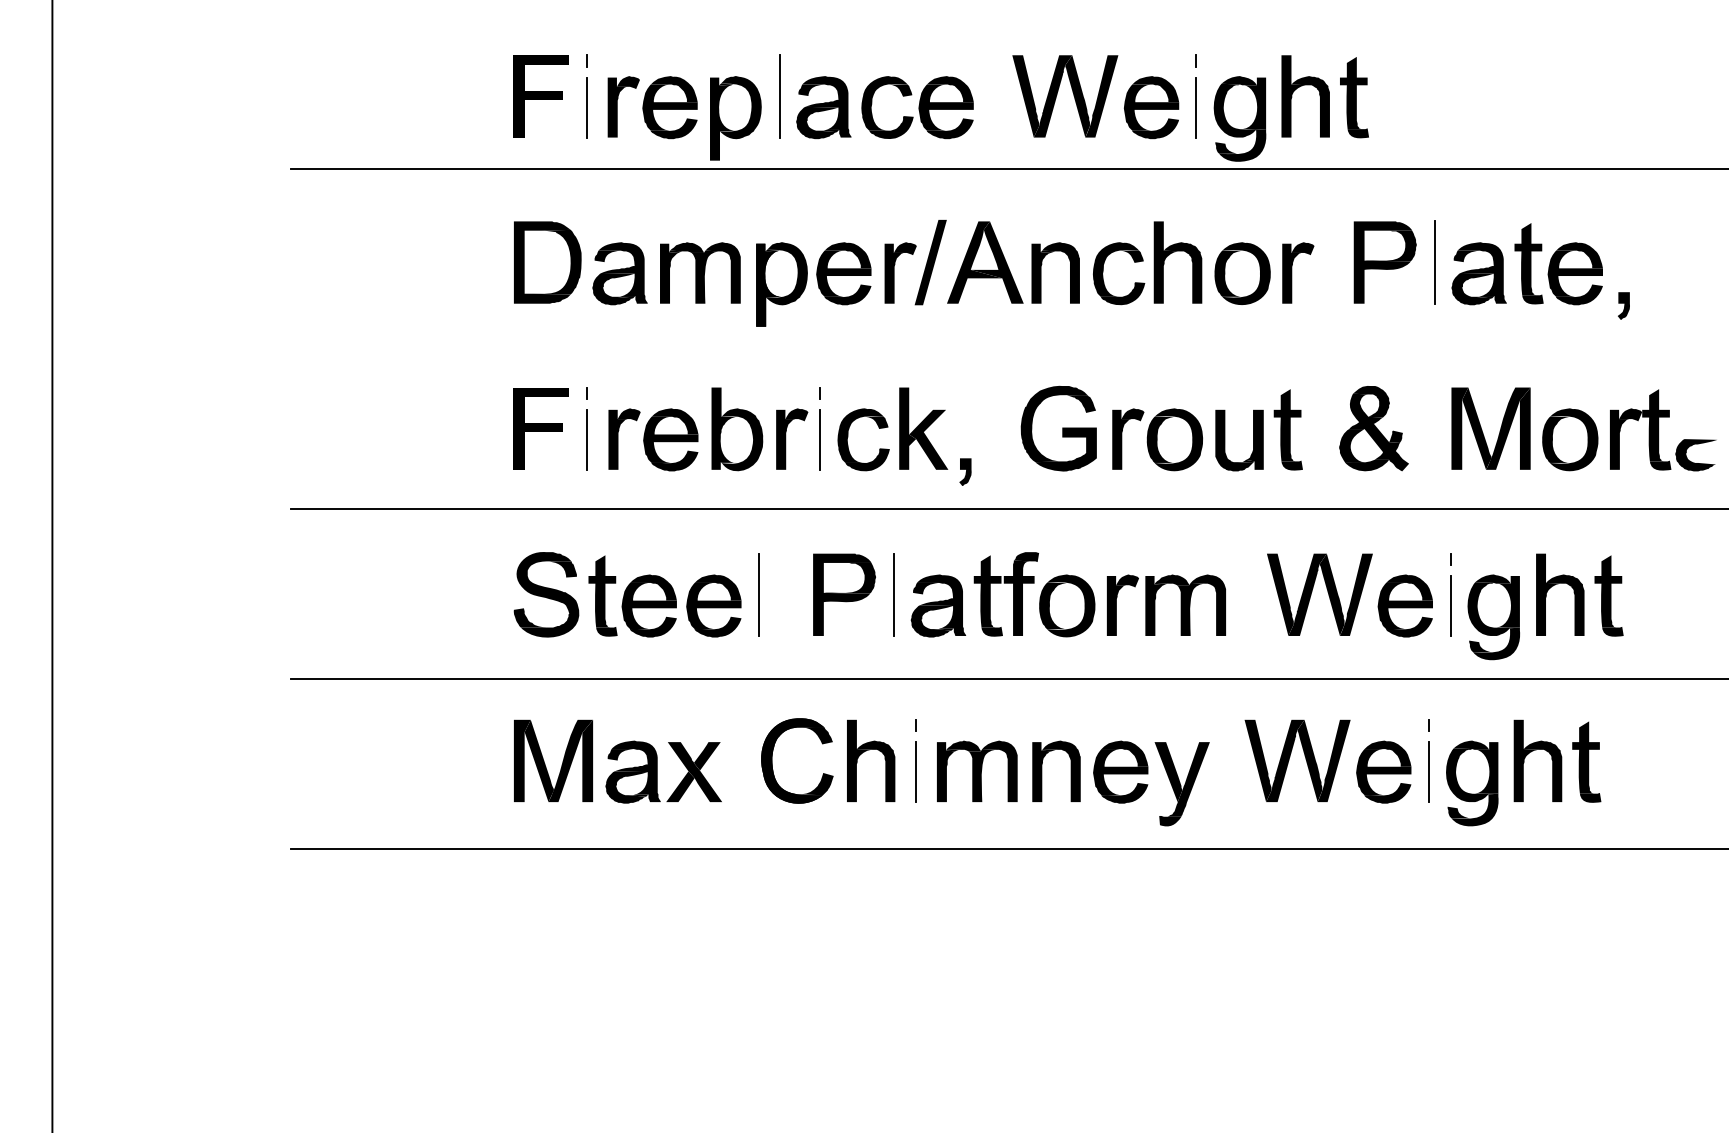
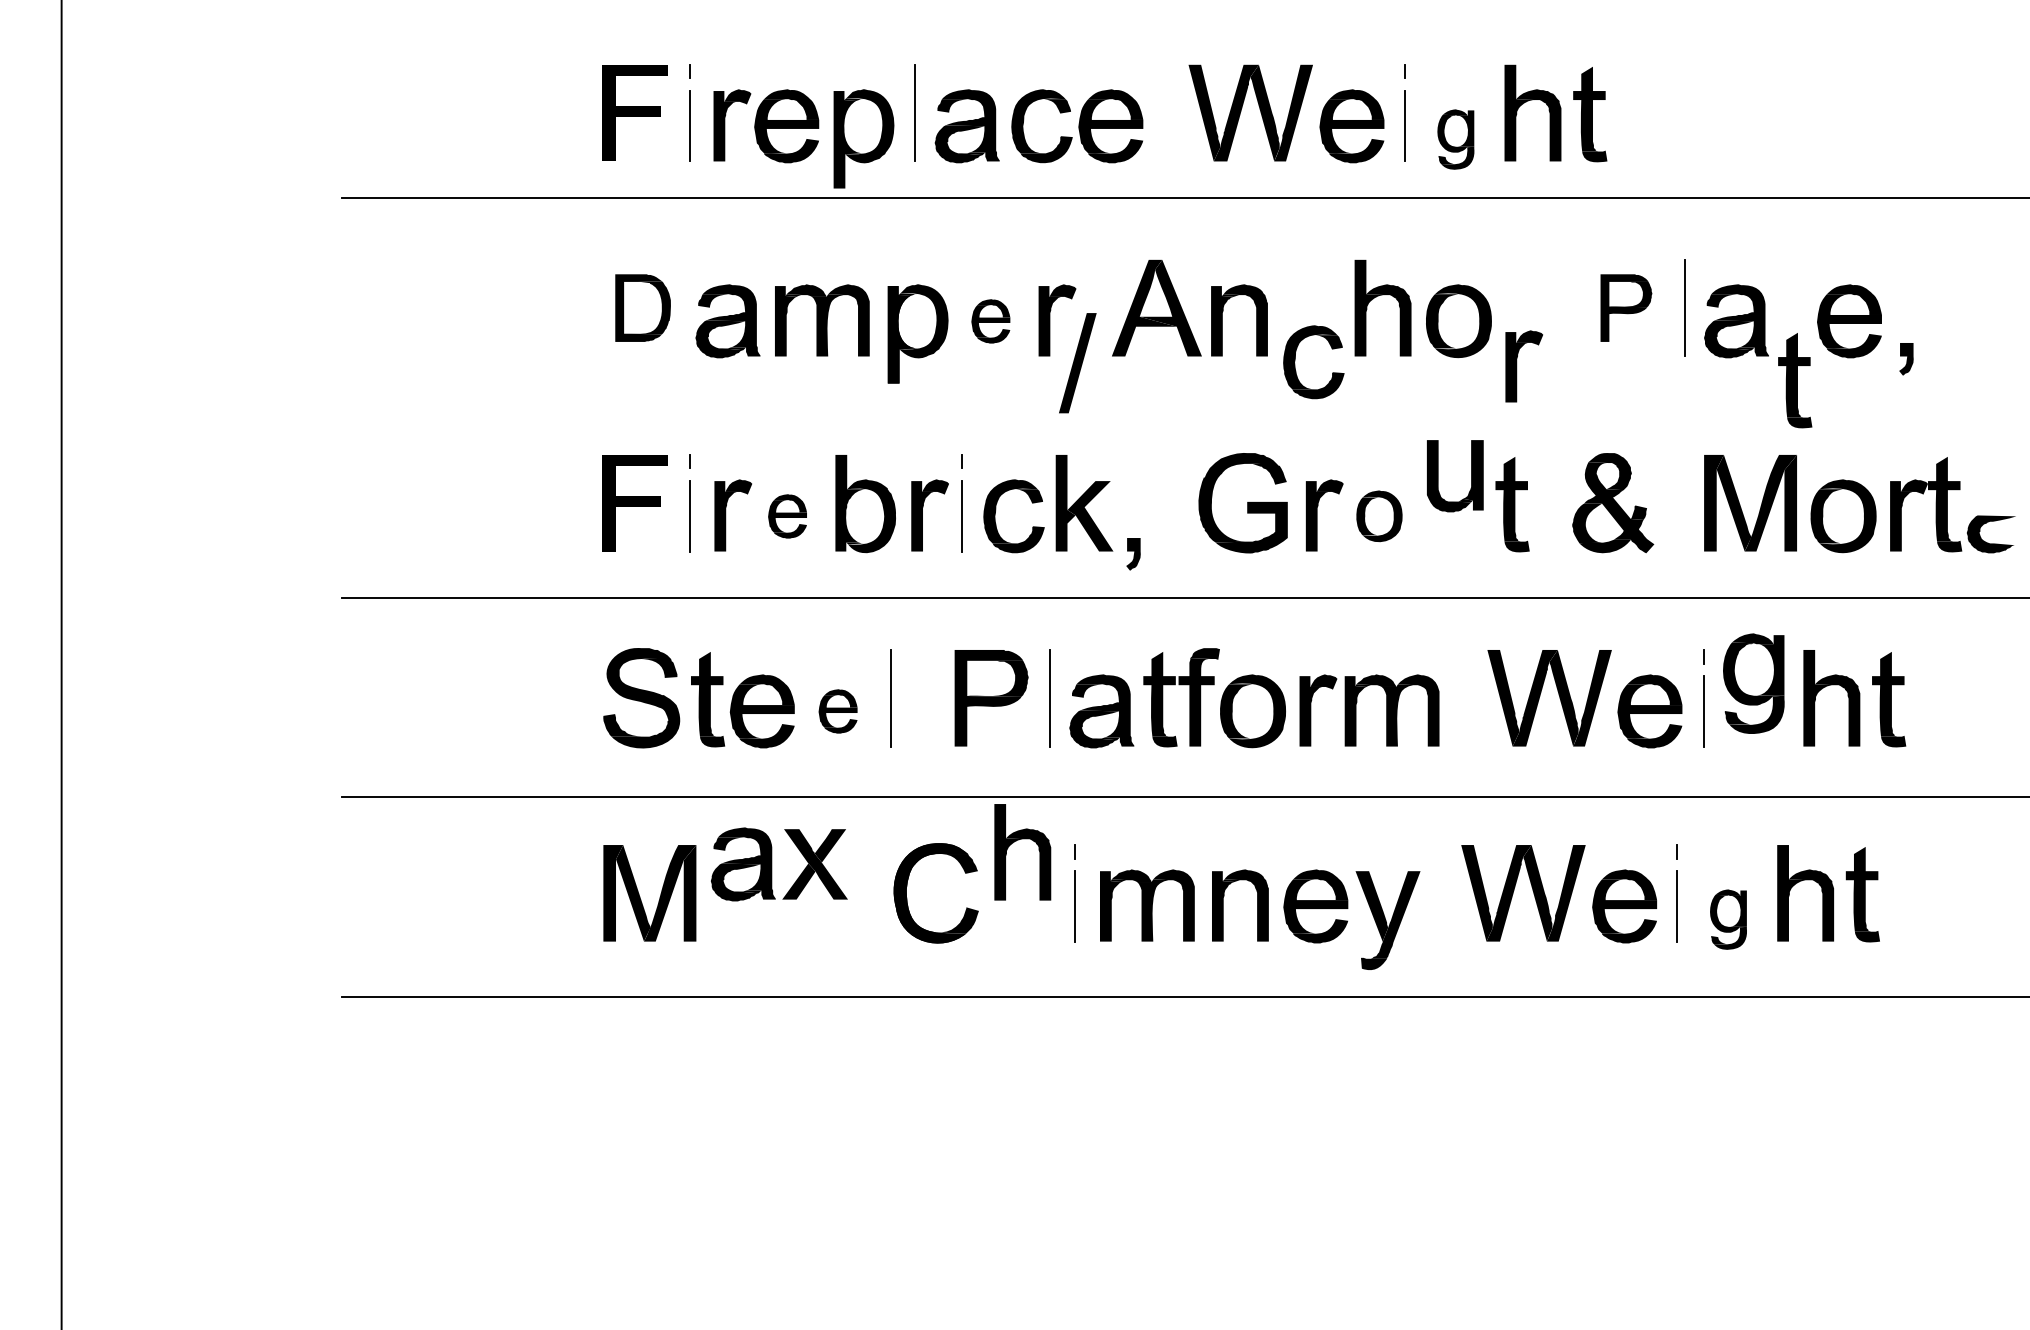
part: (1239, 118) -> (1455, 139), size x0.6
part: (547, 261) -> (642, 307), size x0.7
part: (1385, 261) -> (1626, 307), size x0.7
part: (930, 262) -> (1077, 363), moved
part: (1529, 263) -> (1795, 380), moved
part: (843, 273) -> (990, 321), size x0.6
part: (1103, 273) -> (1295, 361), moved
part: (1292, 273) -> (1517, 366), moved
part: (670, 440) -> (787, 516), size x0.6
part: (1174, 440) -> (1379, 516), size x0.7
part: (1253, 440) -> (1471, 476), moved
part: (713, 606) -> (837, 711), size x0.6
part: (1493, 617) -> (1753, 683), moved
part: (865, 751) -> (1016, 841), moved
part: (657, 772) -> (772, 864), moved
part: (1472, 783) -> (1728, 919), size x0.6

